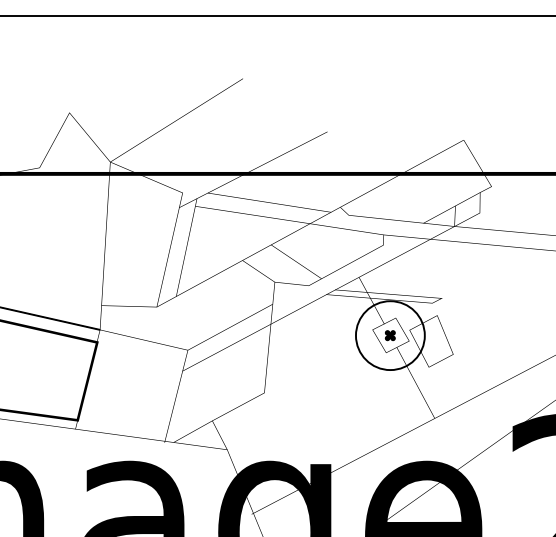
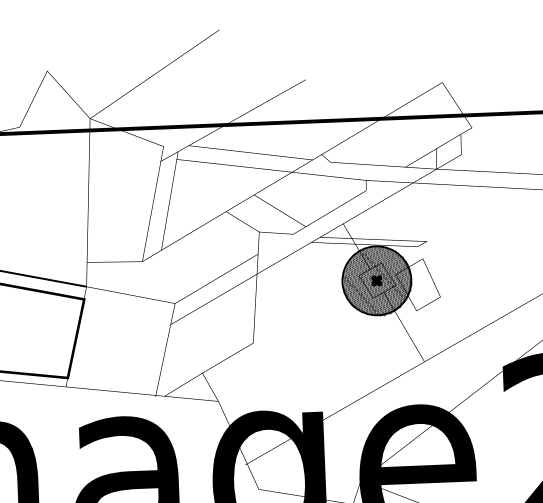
hatch: (389, 335) -> (375, 280), added

